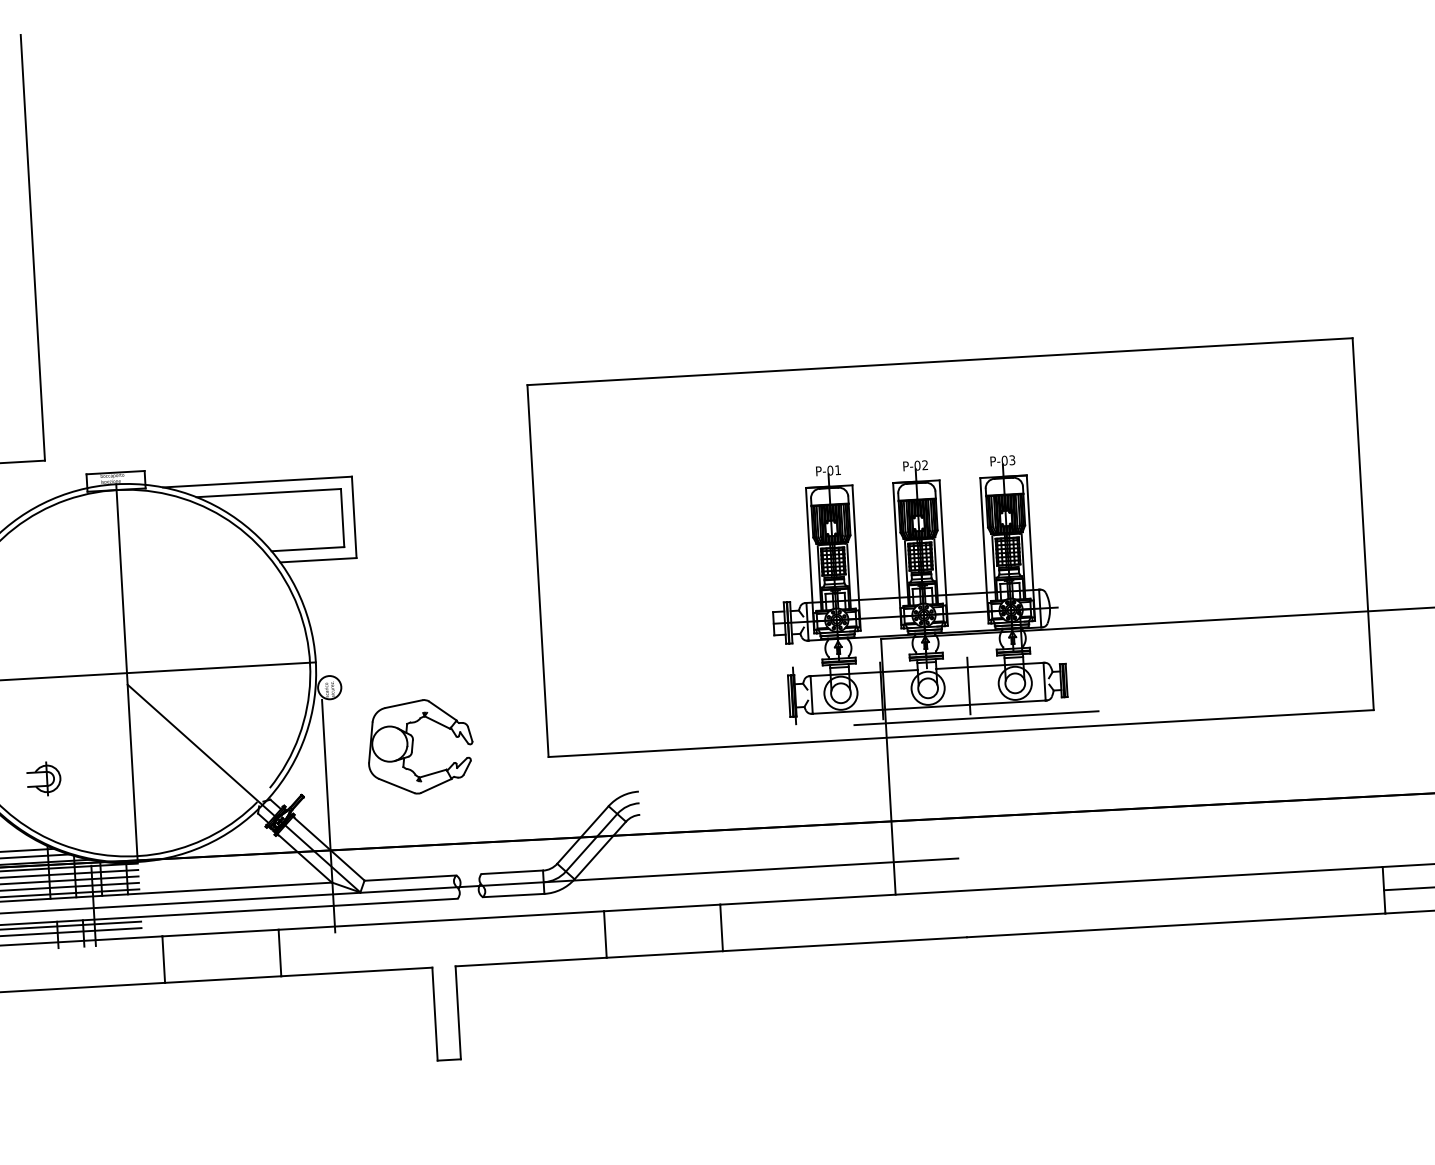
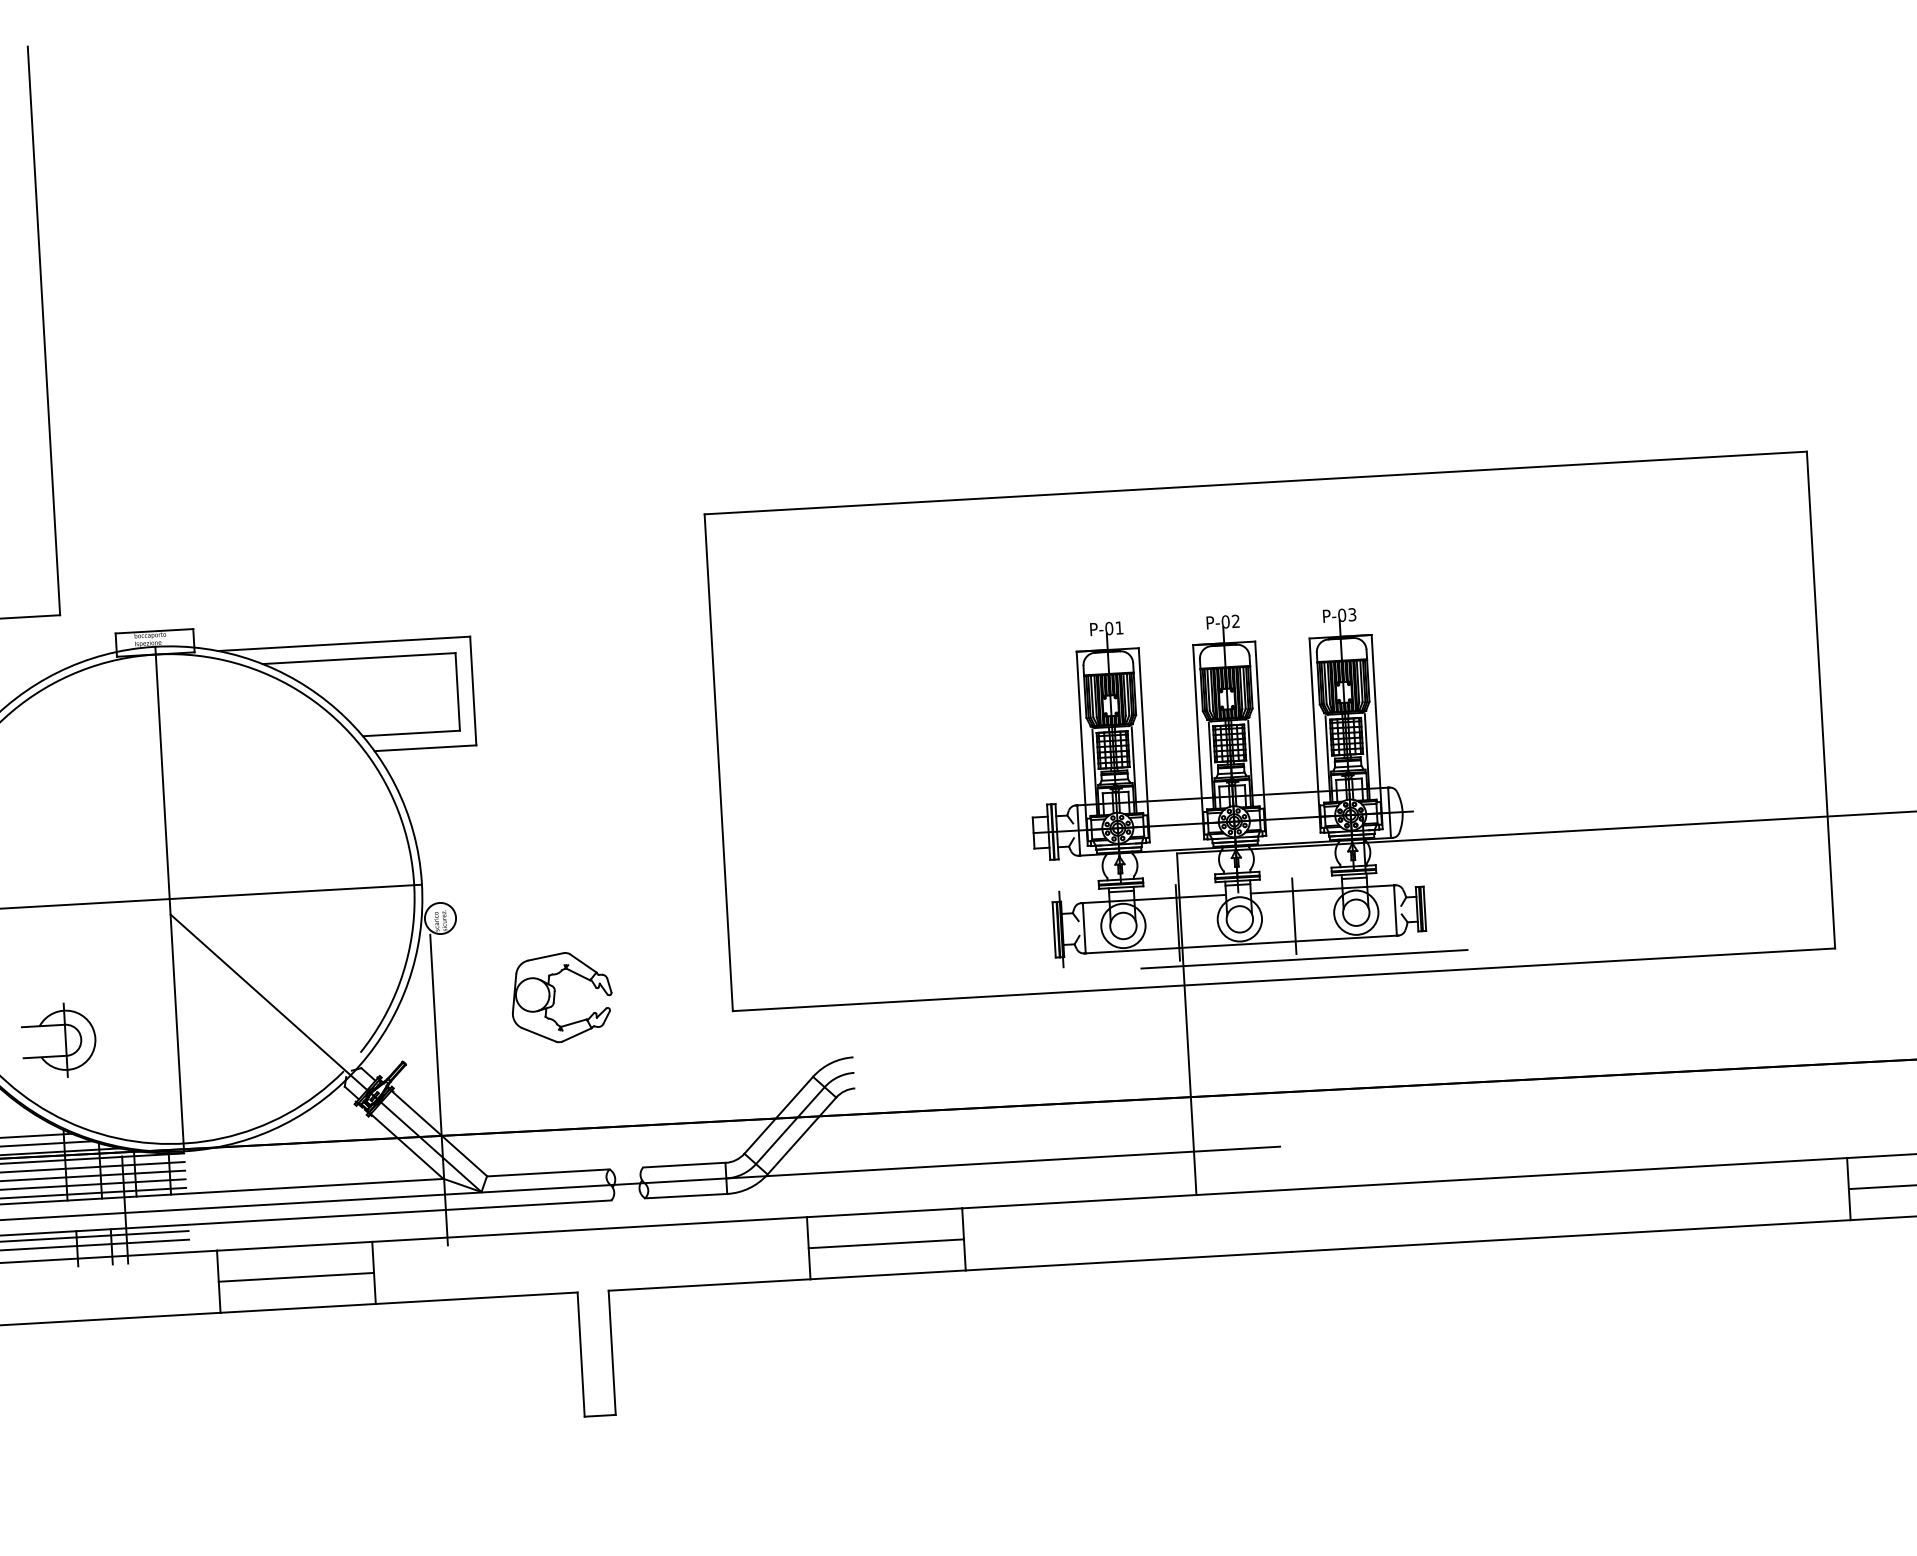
part: (420, 746) -> (561, 997), size x0.71
part: (43, 778) -> (58, 1039), size x1.67
line: (663, 930) -> (886, 1242), added
line: (221, 956) -> (295, 1277), added

